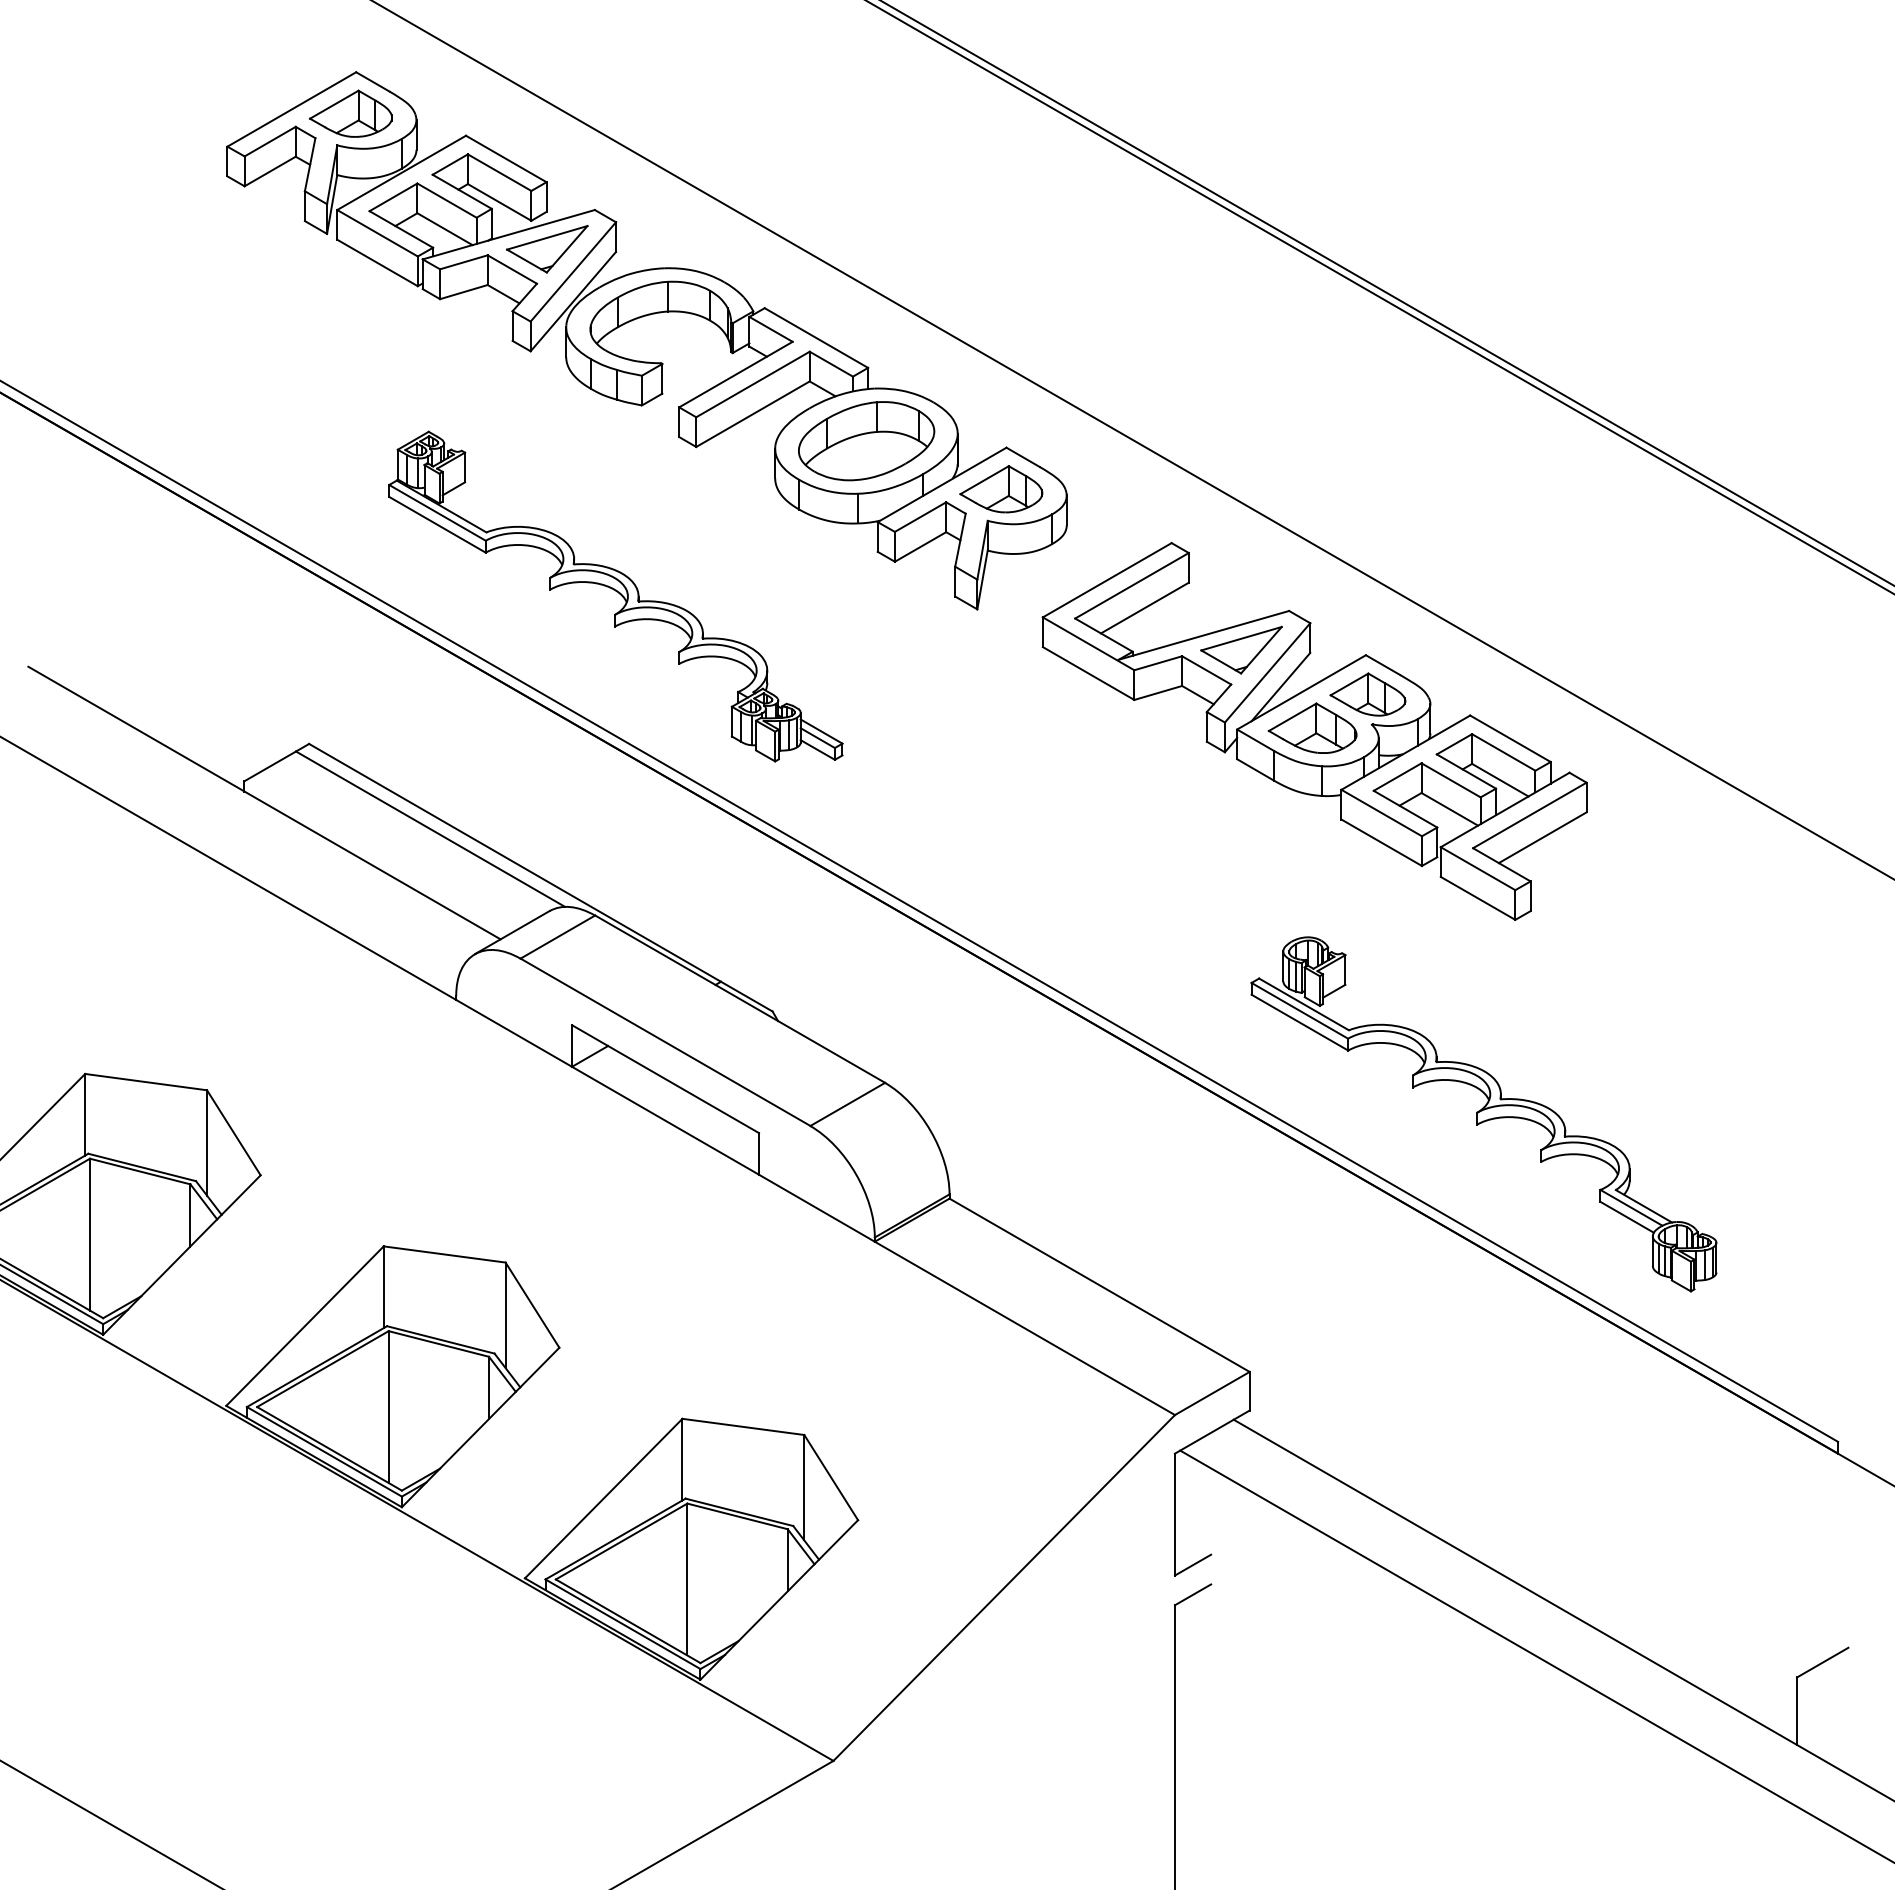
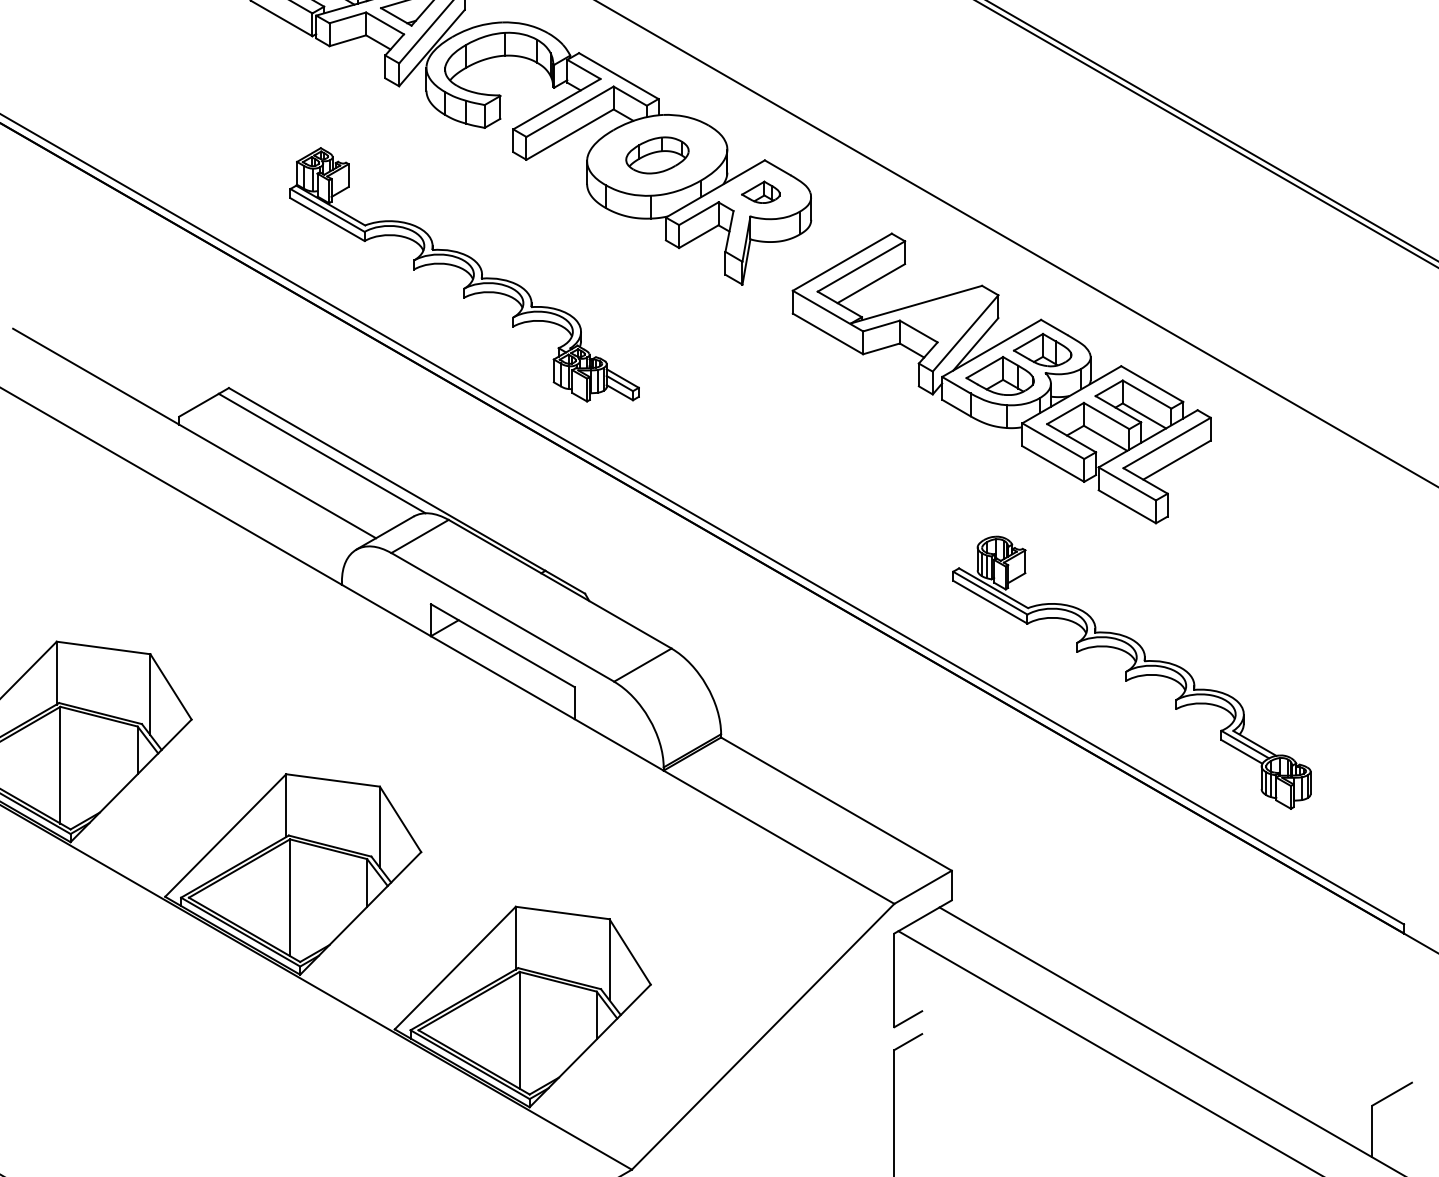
part: (866, 441) -> (657, 155), size x0.6
part: (1001, 489) -> (761, 192), size x0.6
part: (1241, 649) -> (945, 315), removed

